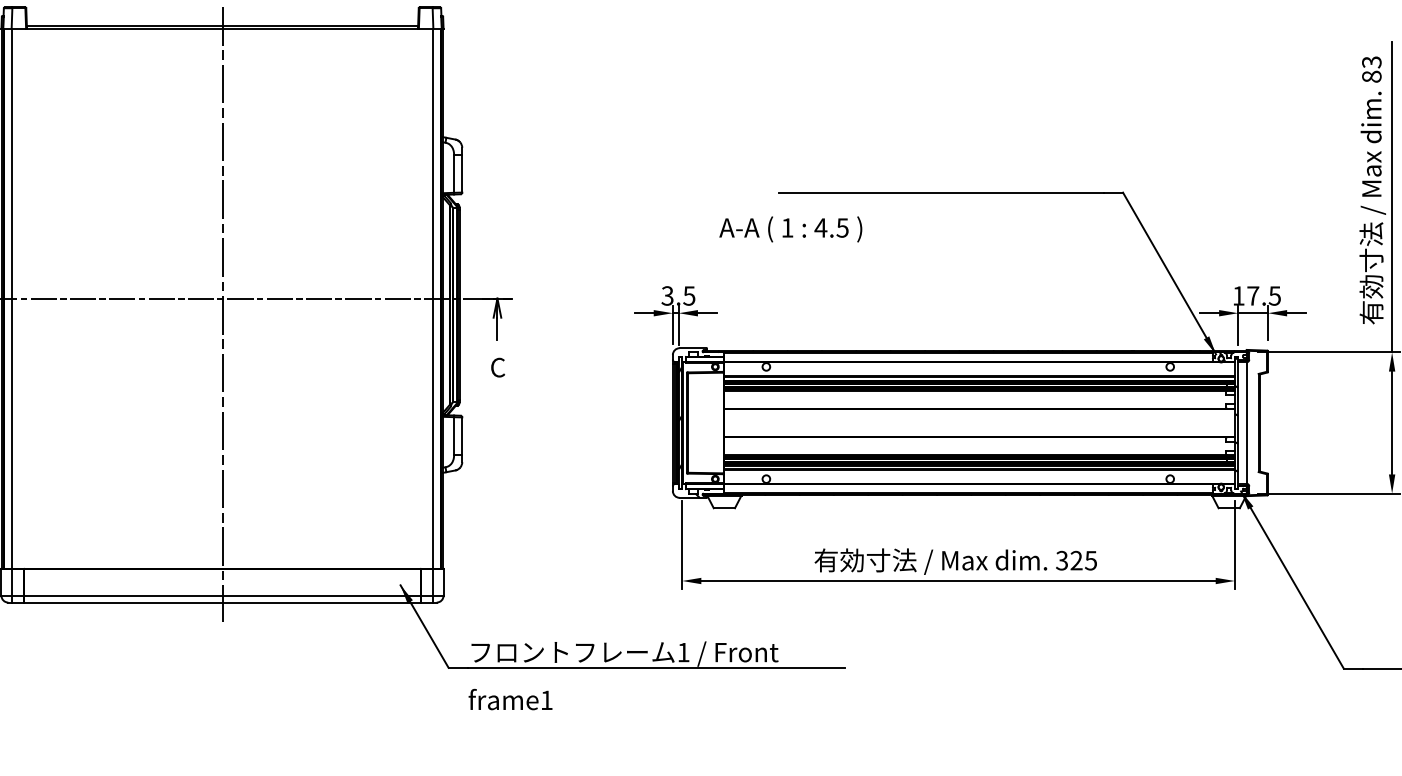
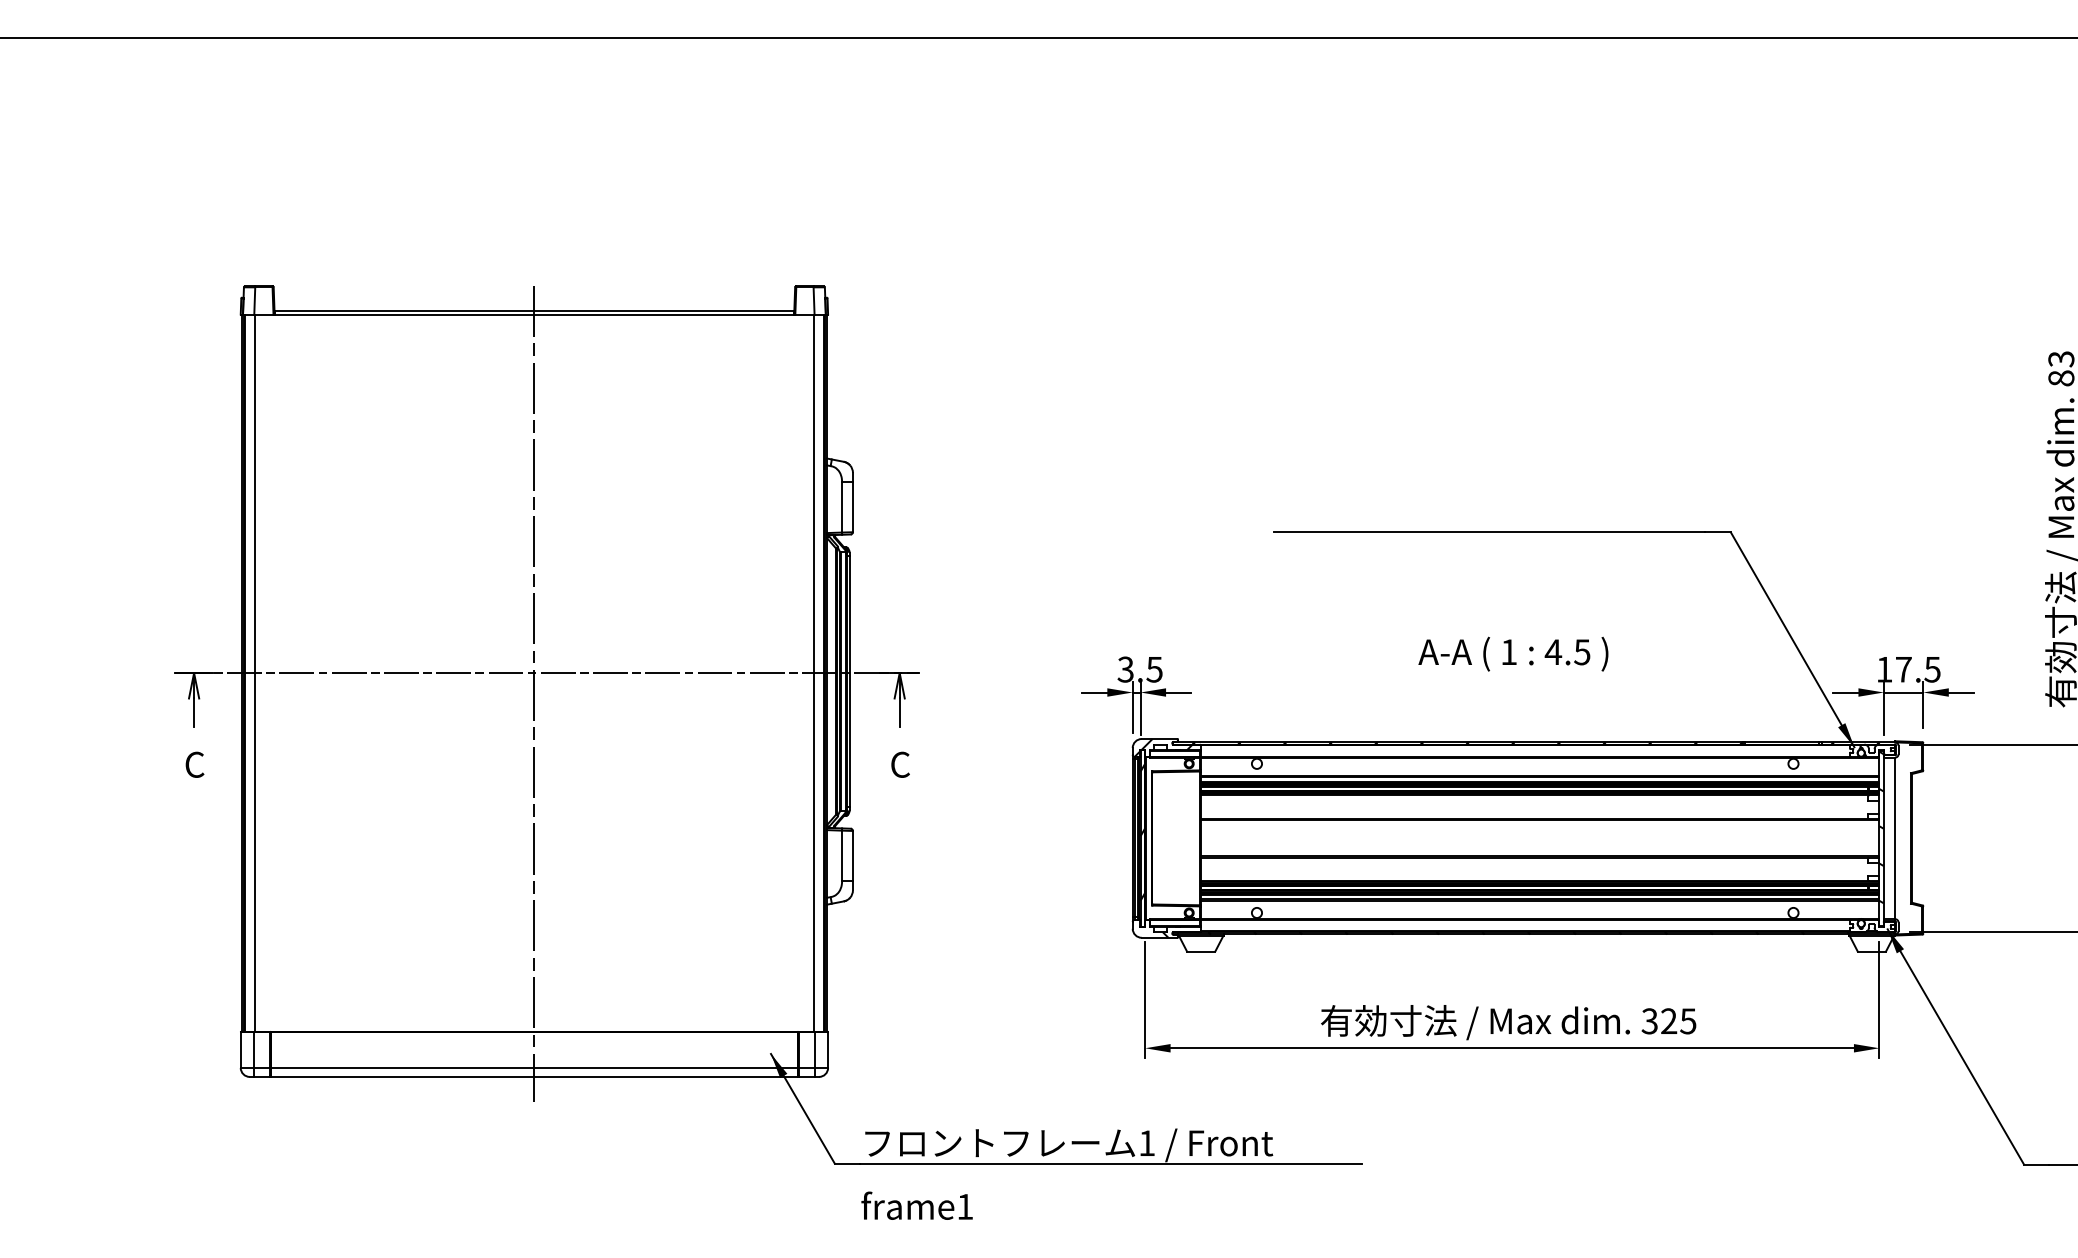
text: (790, 228) -> (1513, 653), moved
hatch: (696, 355) -> (1163, 748), added

